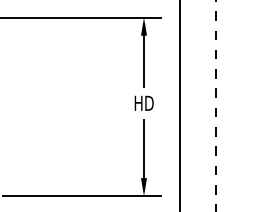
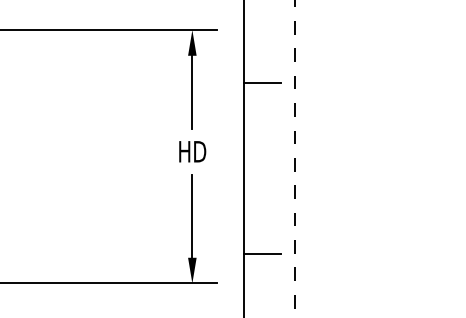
line: (193, 54) -> (262, 82), added
line: (193, 175) -> (262, 253), added

